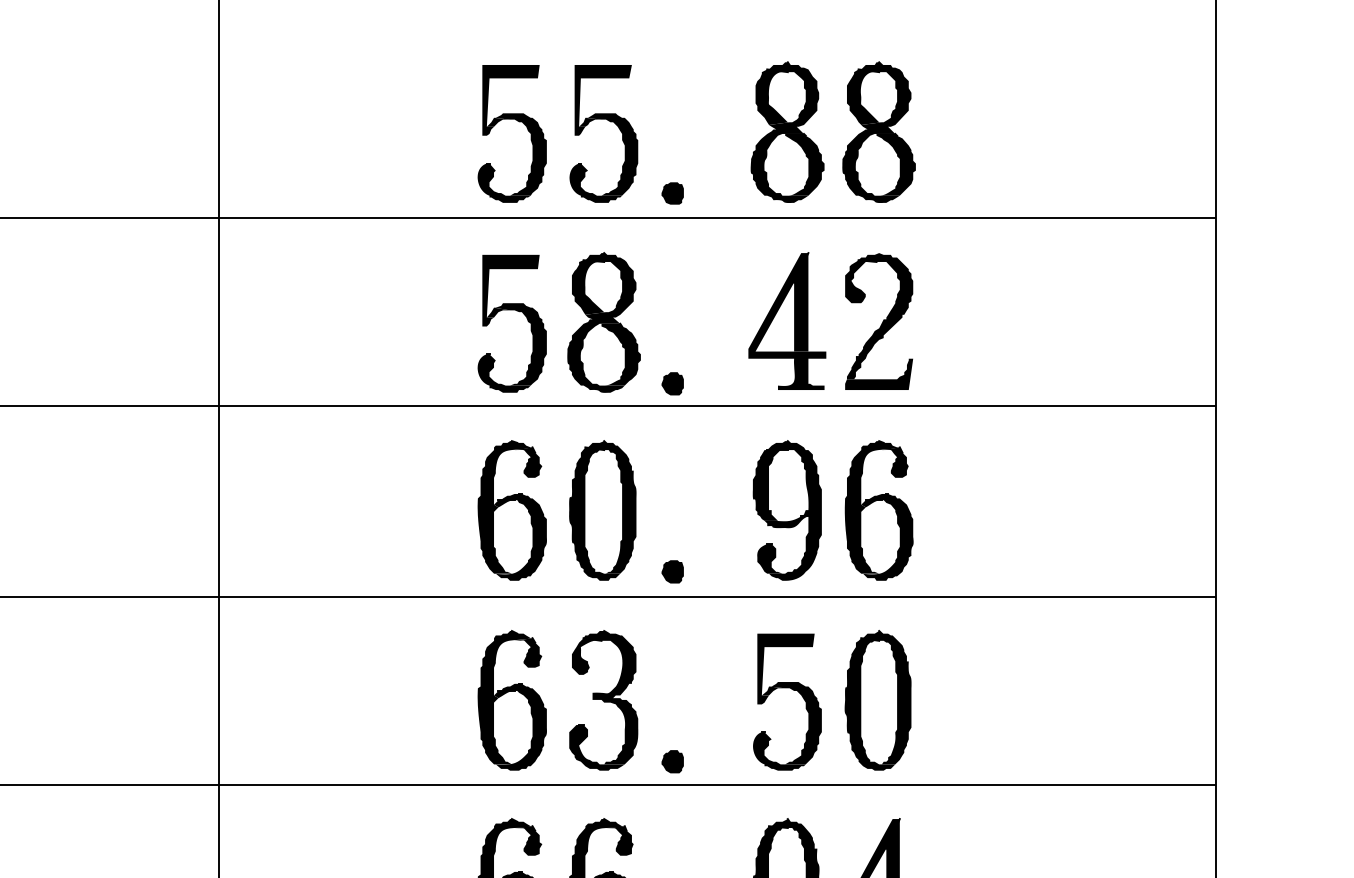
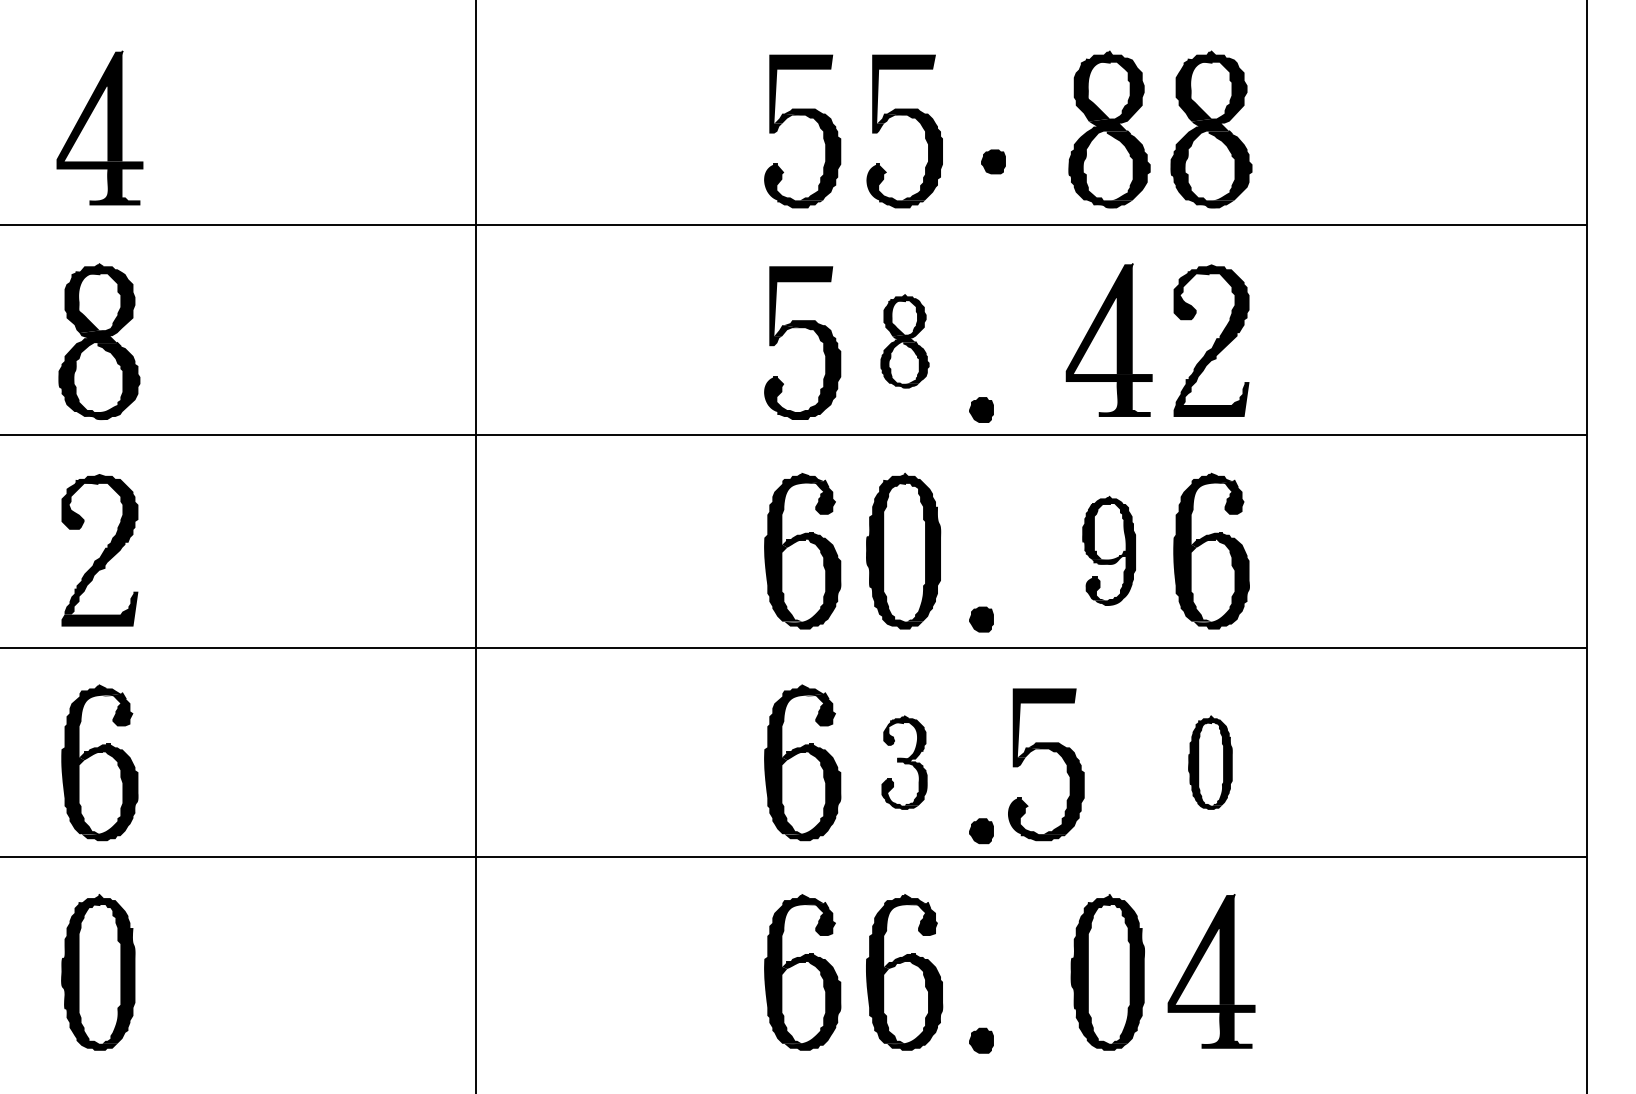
part: (672, 193) -> (993, 161), moved
part: (603, 322) -> (904, 341), size x0.6
part: (786, 509) -> (1108, 550), size x0.7
part: (793, 691) -> (1053, 752), moved
part: (603, 700) -> (904, 762), size x0.6
part: (878, 700) -> (1210, 762), size x0.6

